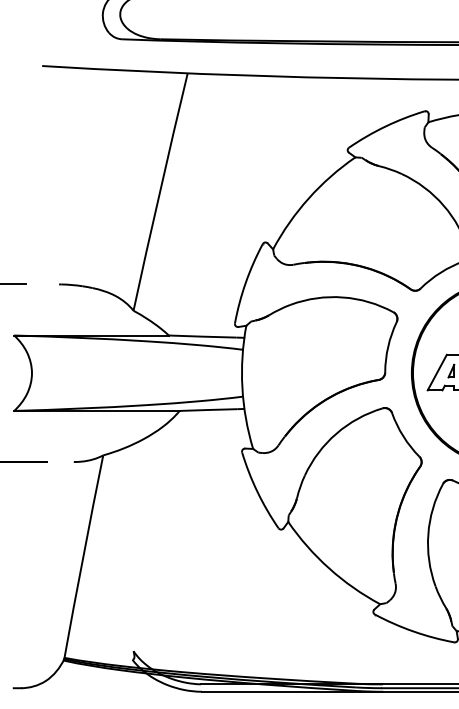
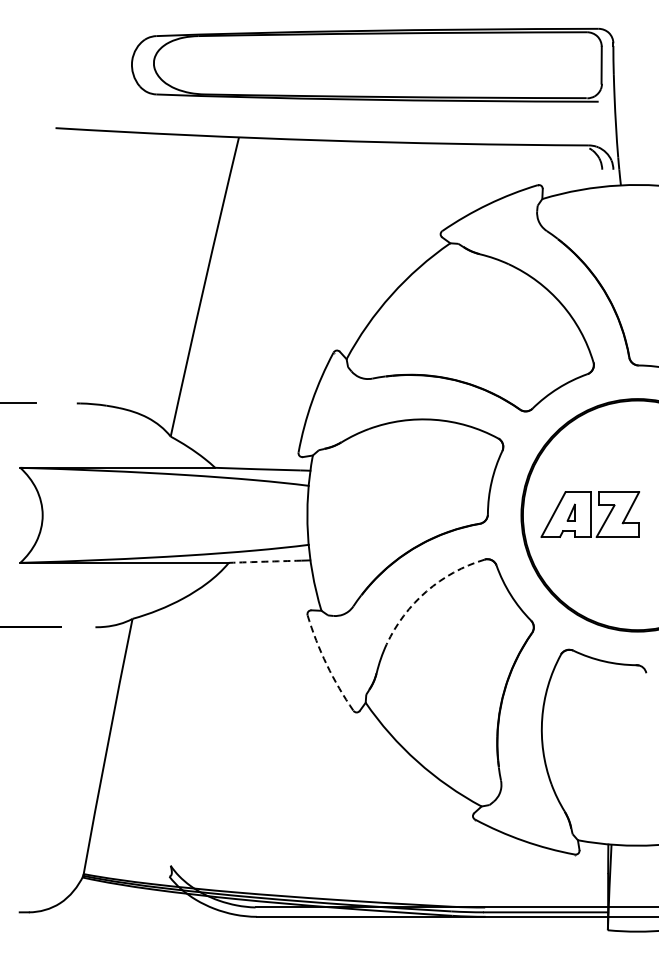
arc: (208, 409) -> (265, 561), solid -> dashed
arc: (336, 433) -> (426, 591), solid -> dashed
arc: (257, 491) -> (326, 664), solid -> dashed

